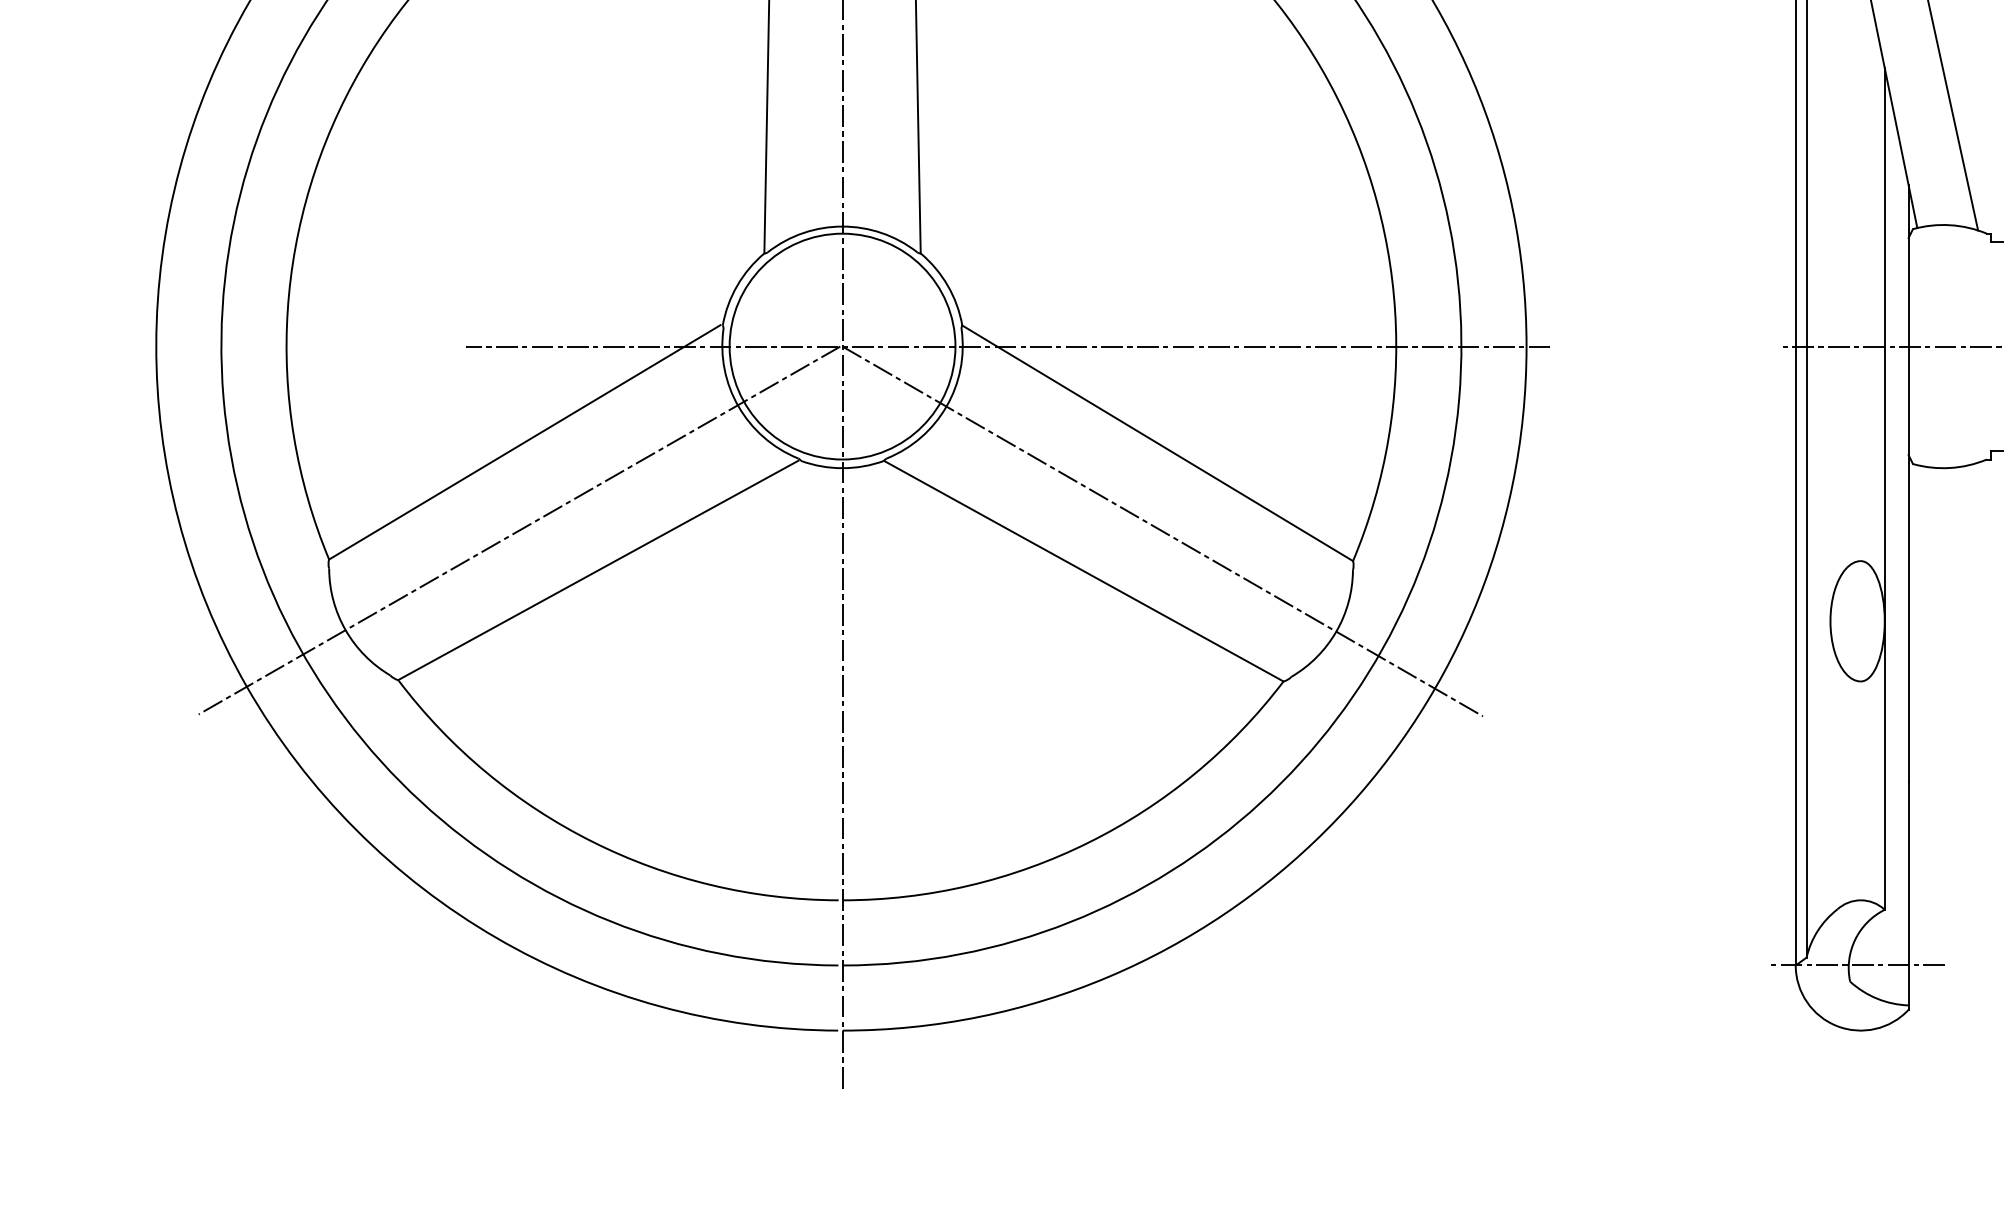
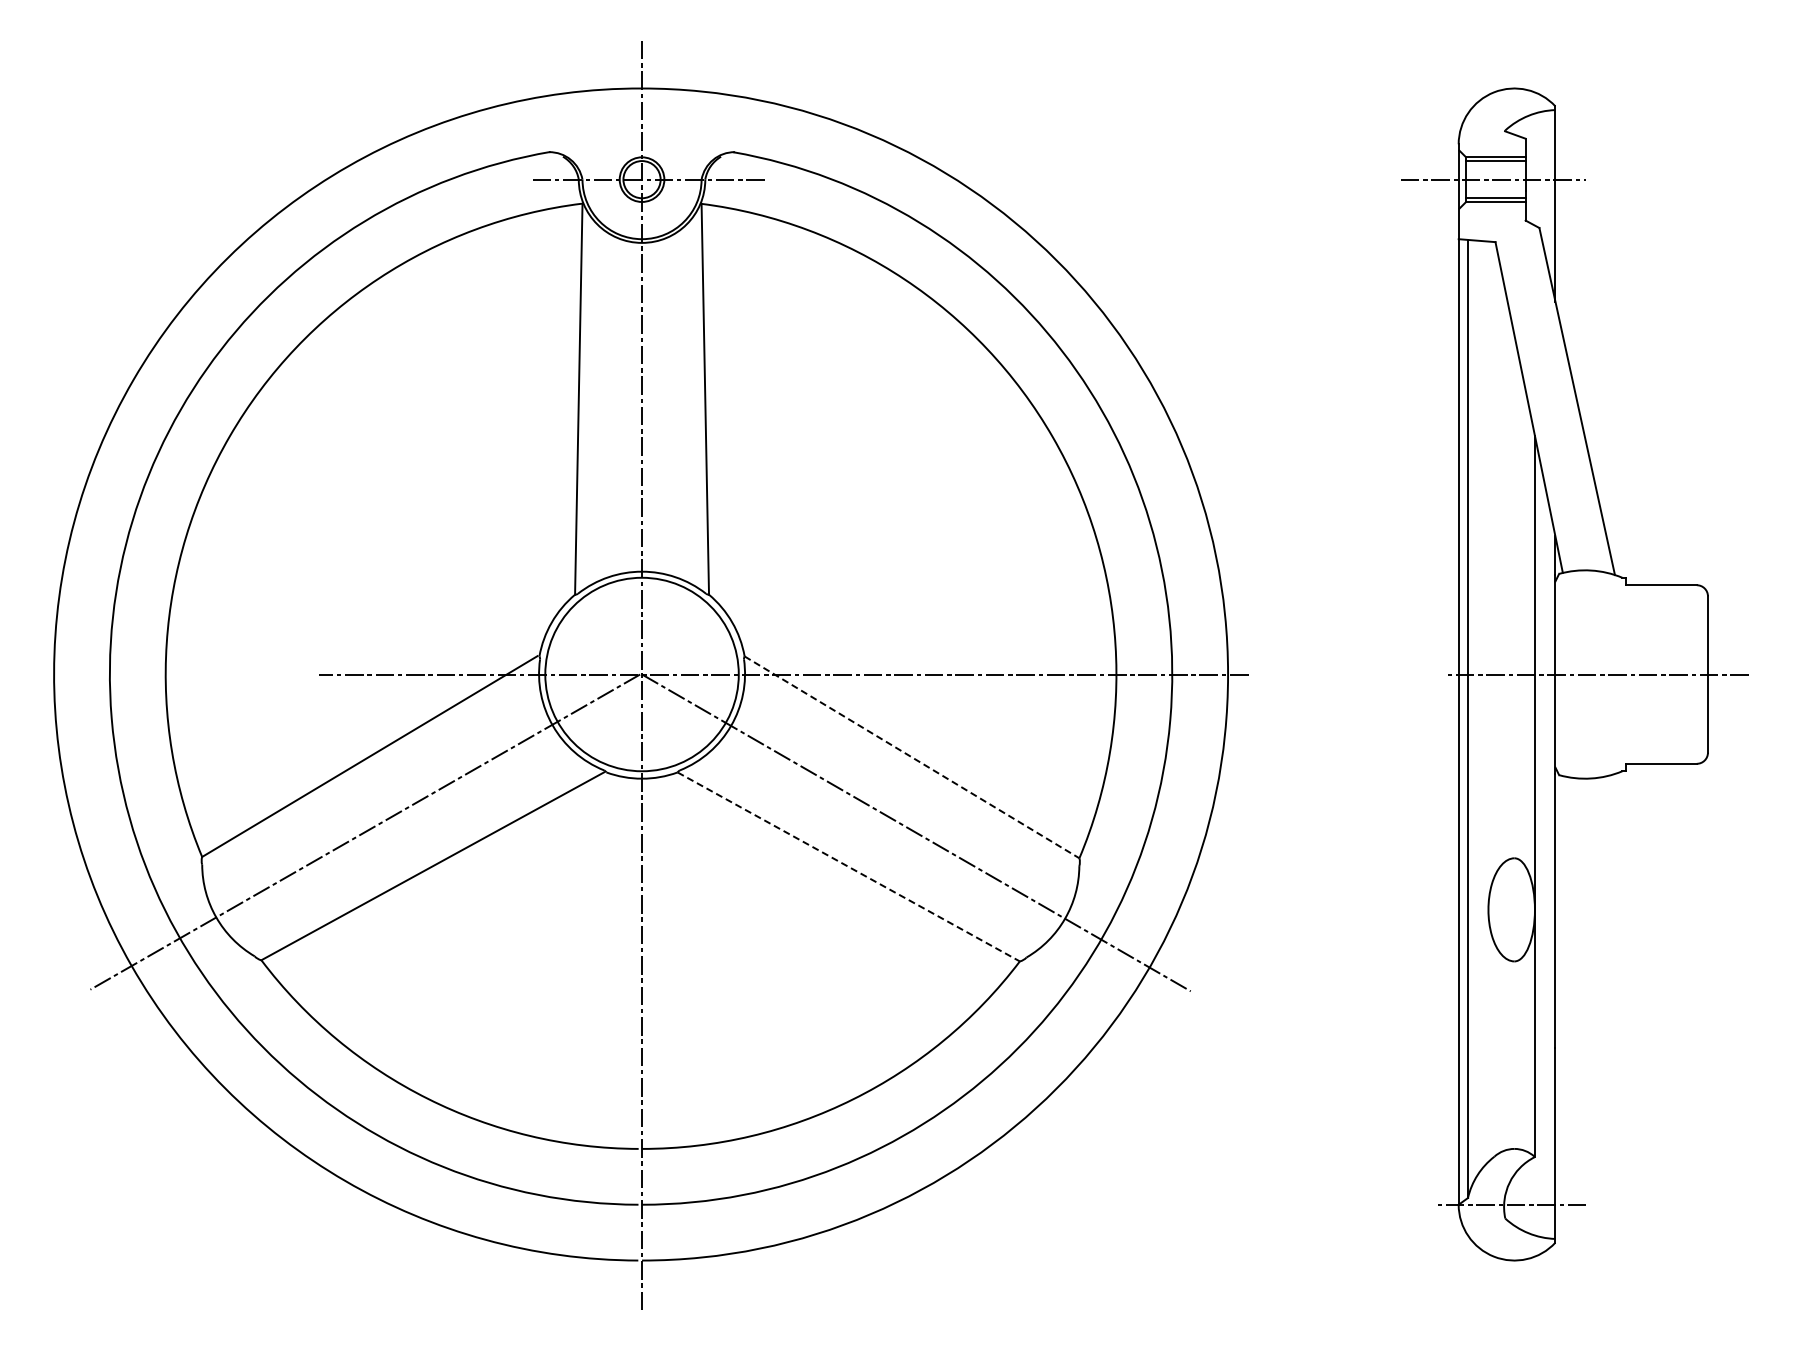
line: (1158, 443) -> (912, 757), solid -> dashed
line: (1084, 571) -> (849, 867), solid -> dashed

